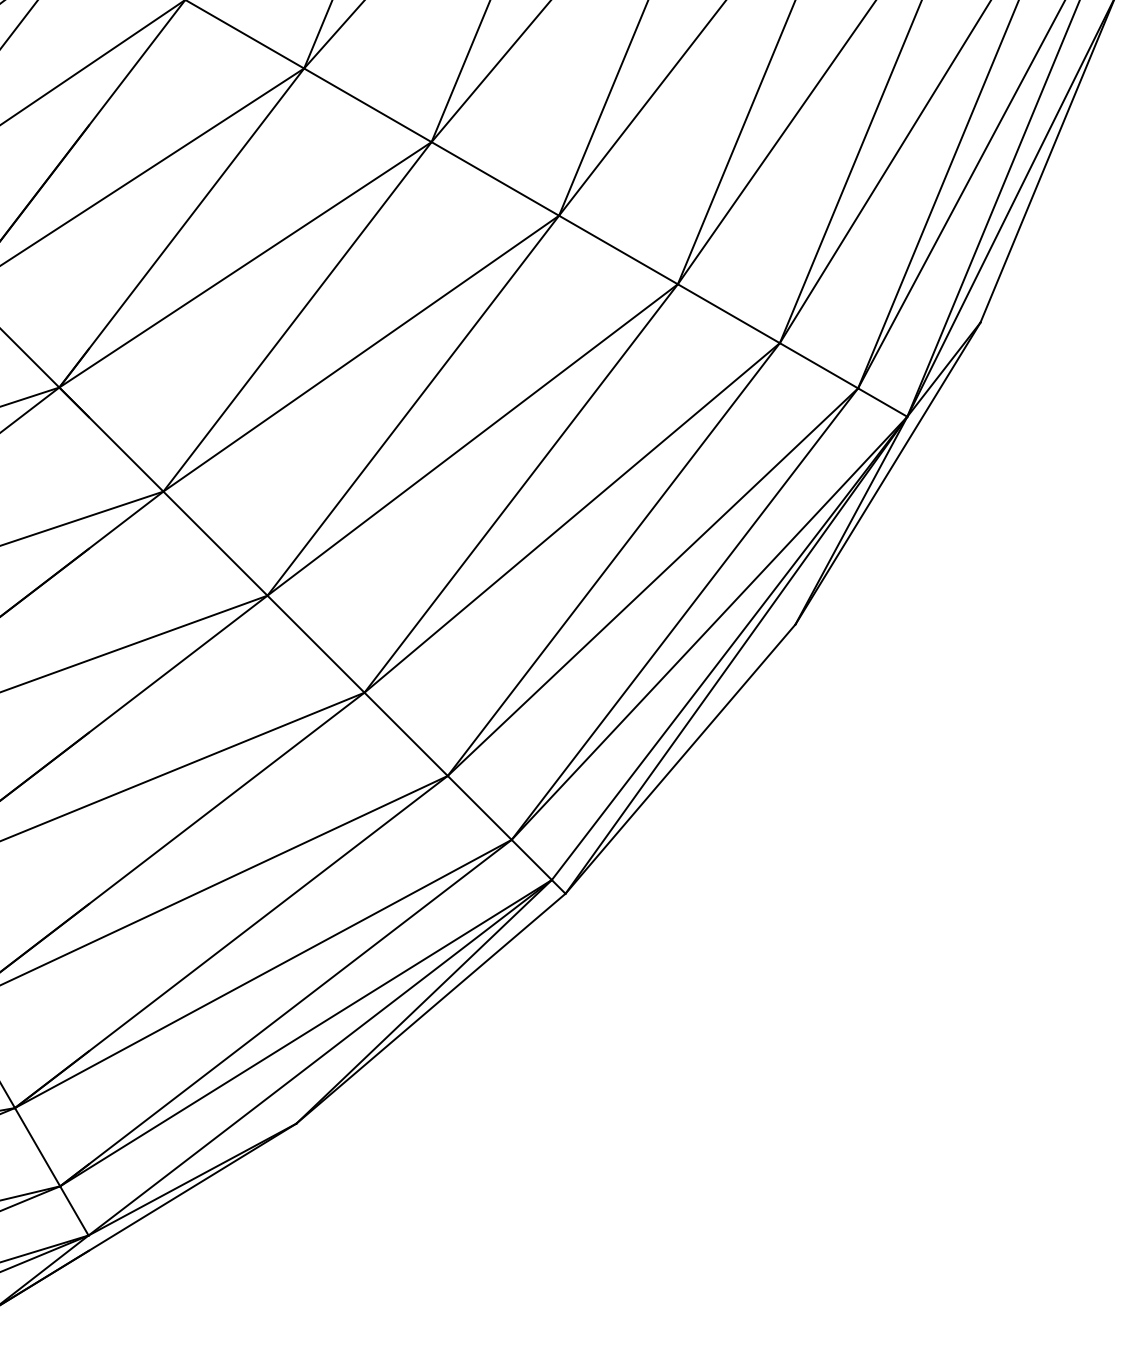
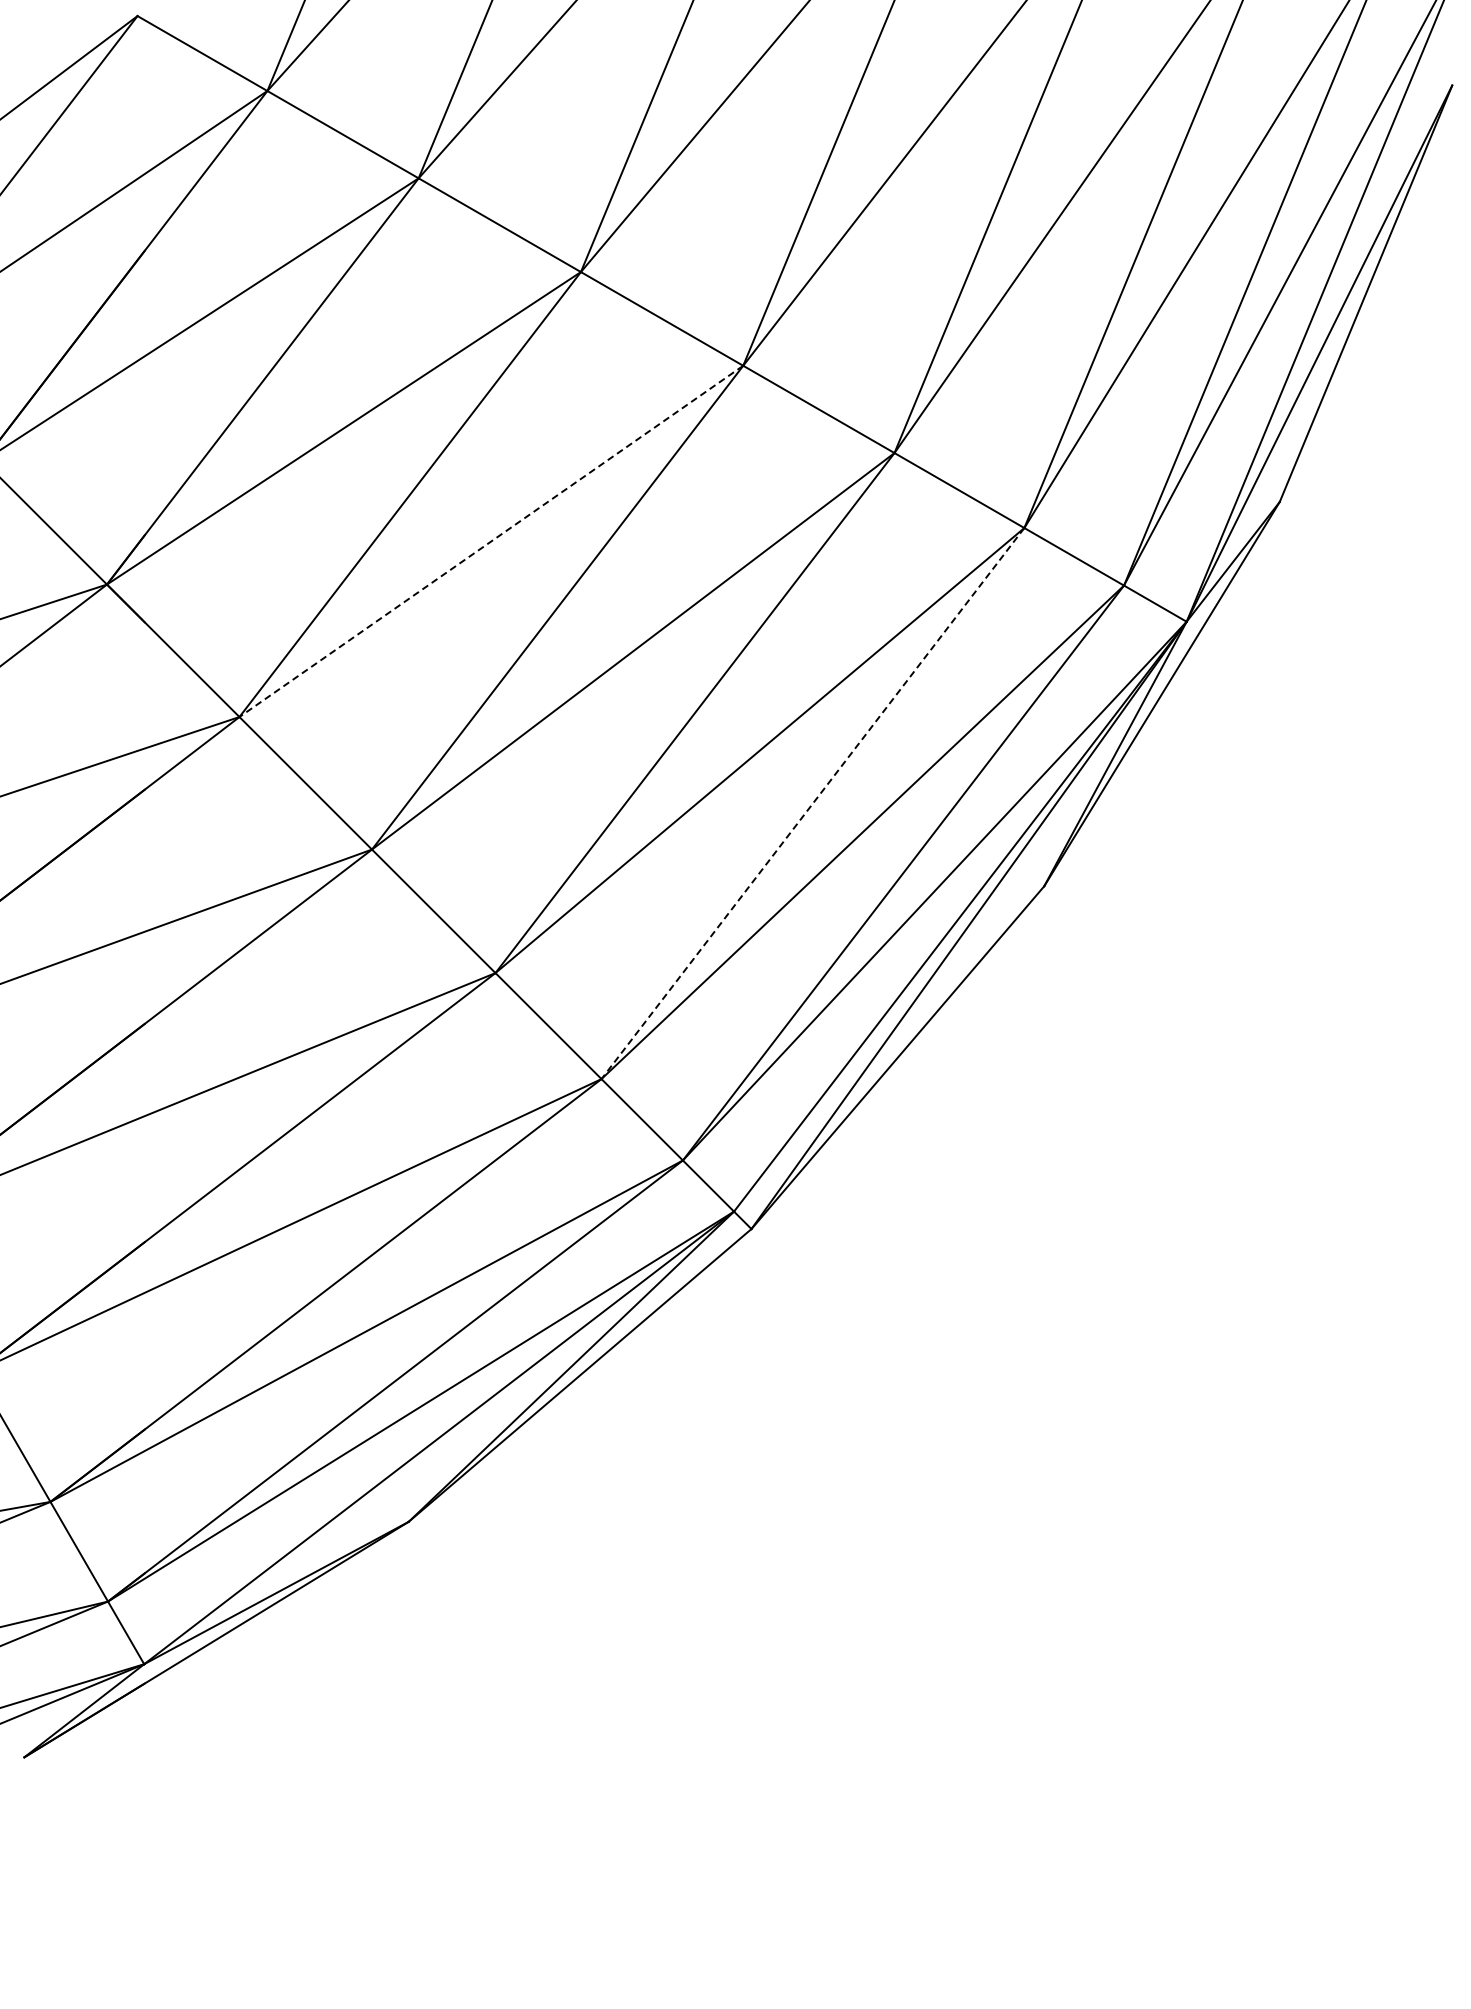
line: (360, 353) -> (490, 541), solid -> dashed
line: (613, 559) -> (812, 803), solid -> dashed

